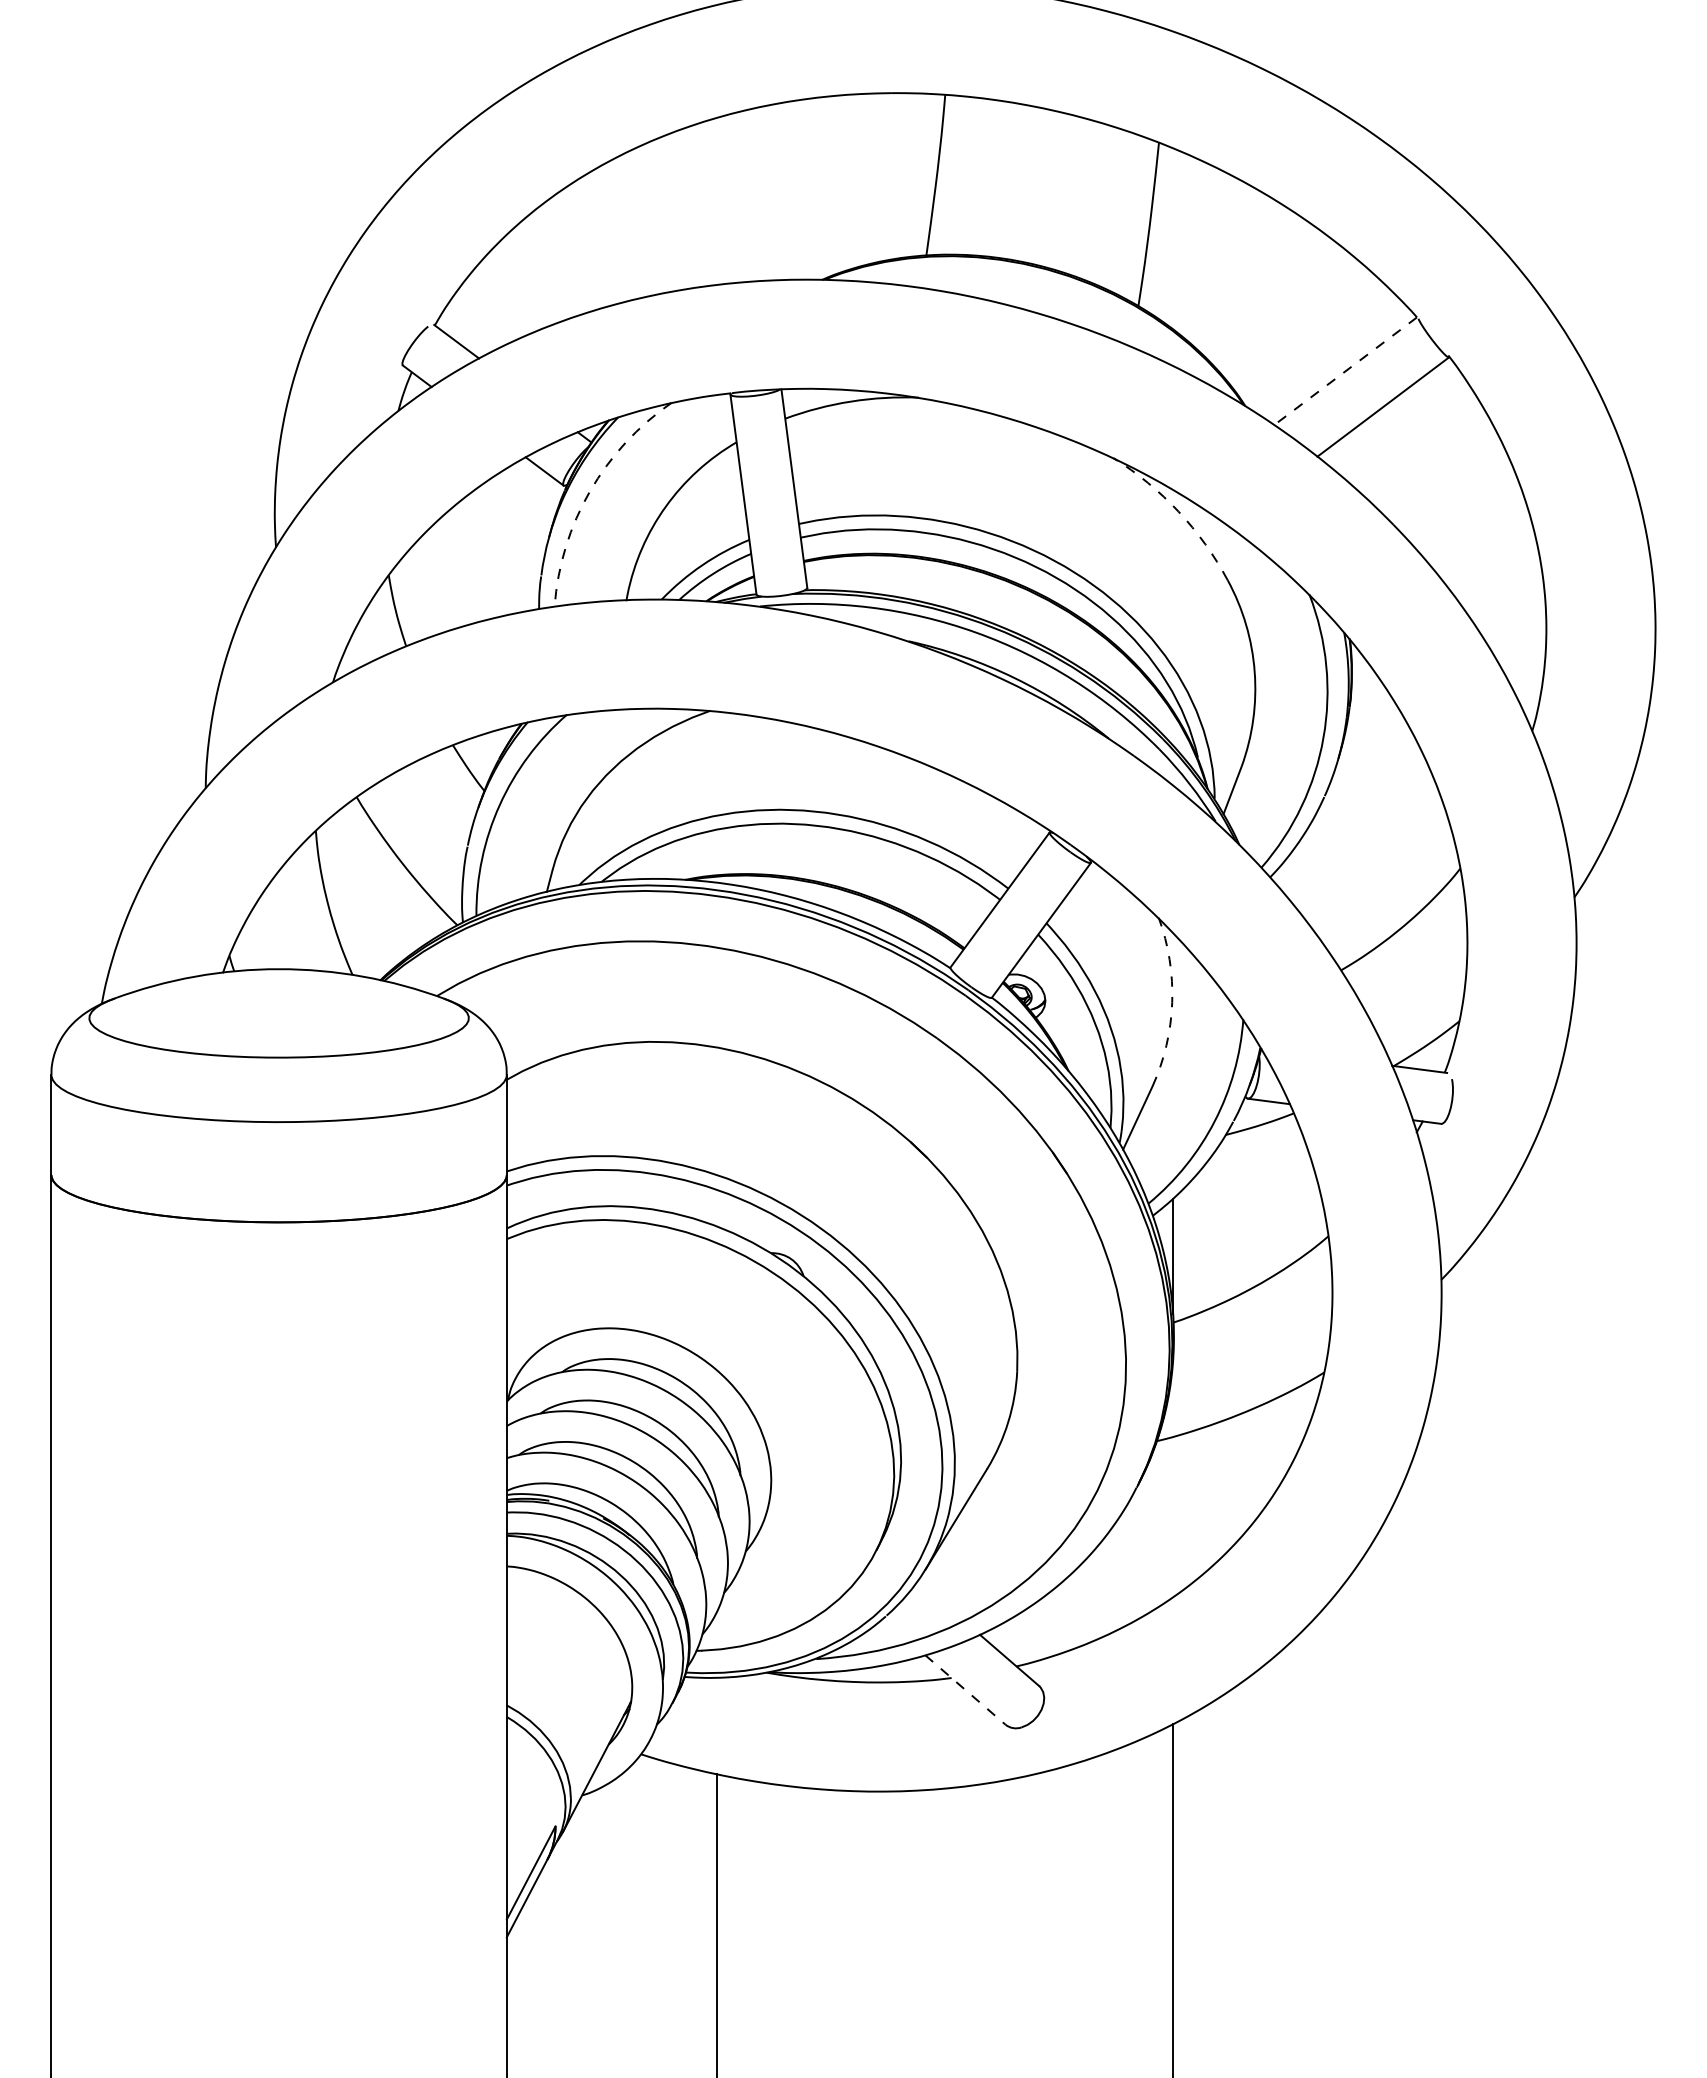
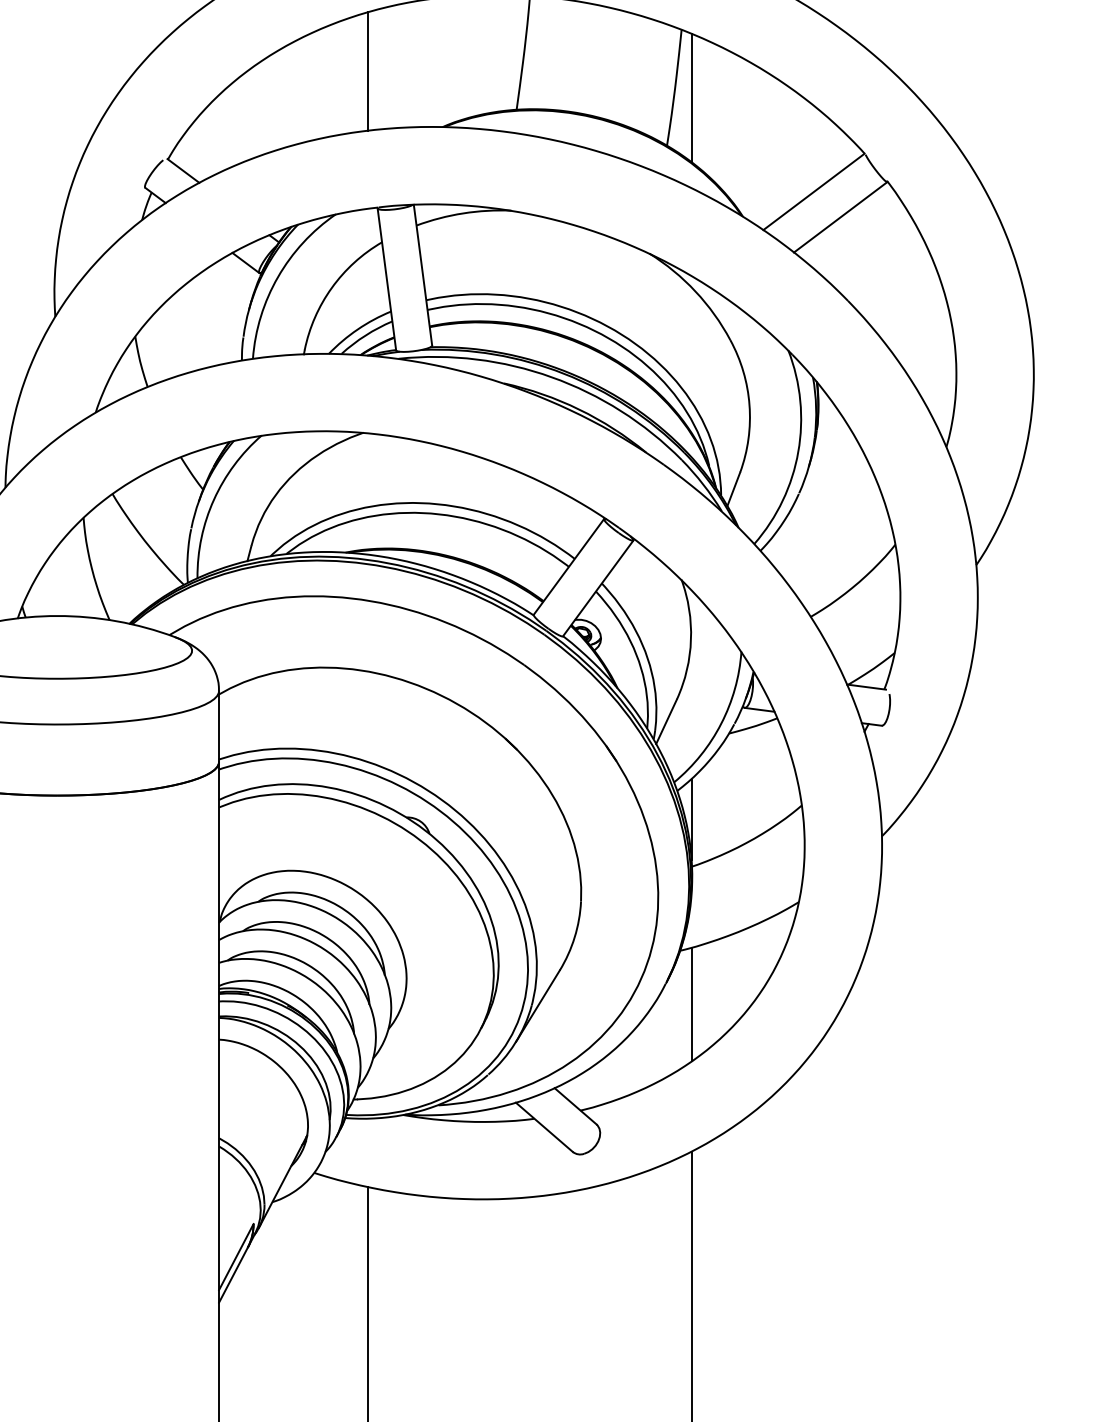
line: (717, 201) -> (368, 71), added
line: (1172, 238) -> (691, 97), added
line: (1345, 371) -> (813, 192), dashed -> solid
arc: (590, 491) -> (278, 277), dashed -> solid
arc: (1178, 511) -> (695, 291), dashed -> solid
arc: (1172, 1002) -> (691, 639), dashed -> solid
line: (1172, 1516) -> (691, 1004), added
line: (965, 1690) -> (544, 1127), dashed -> solid

